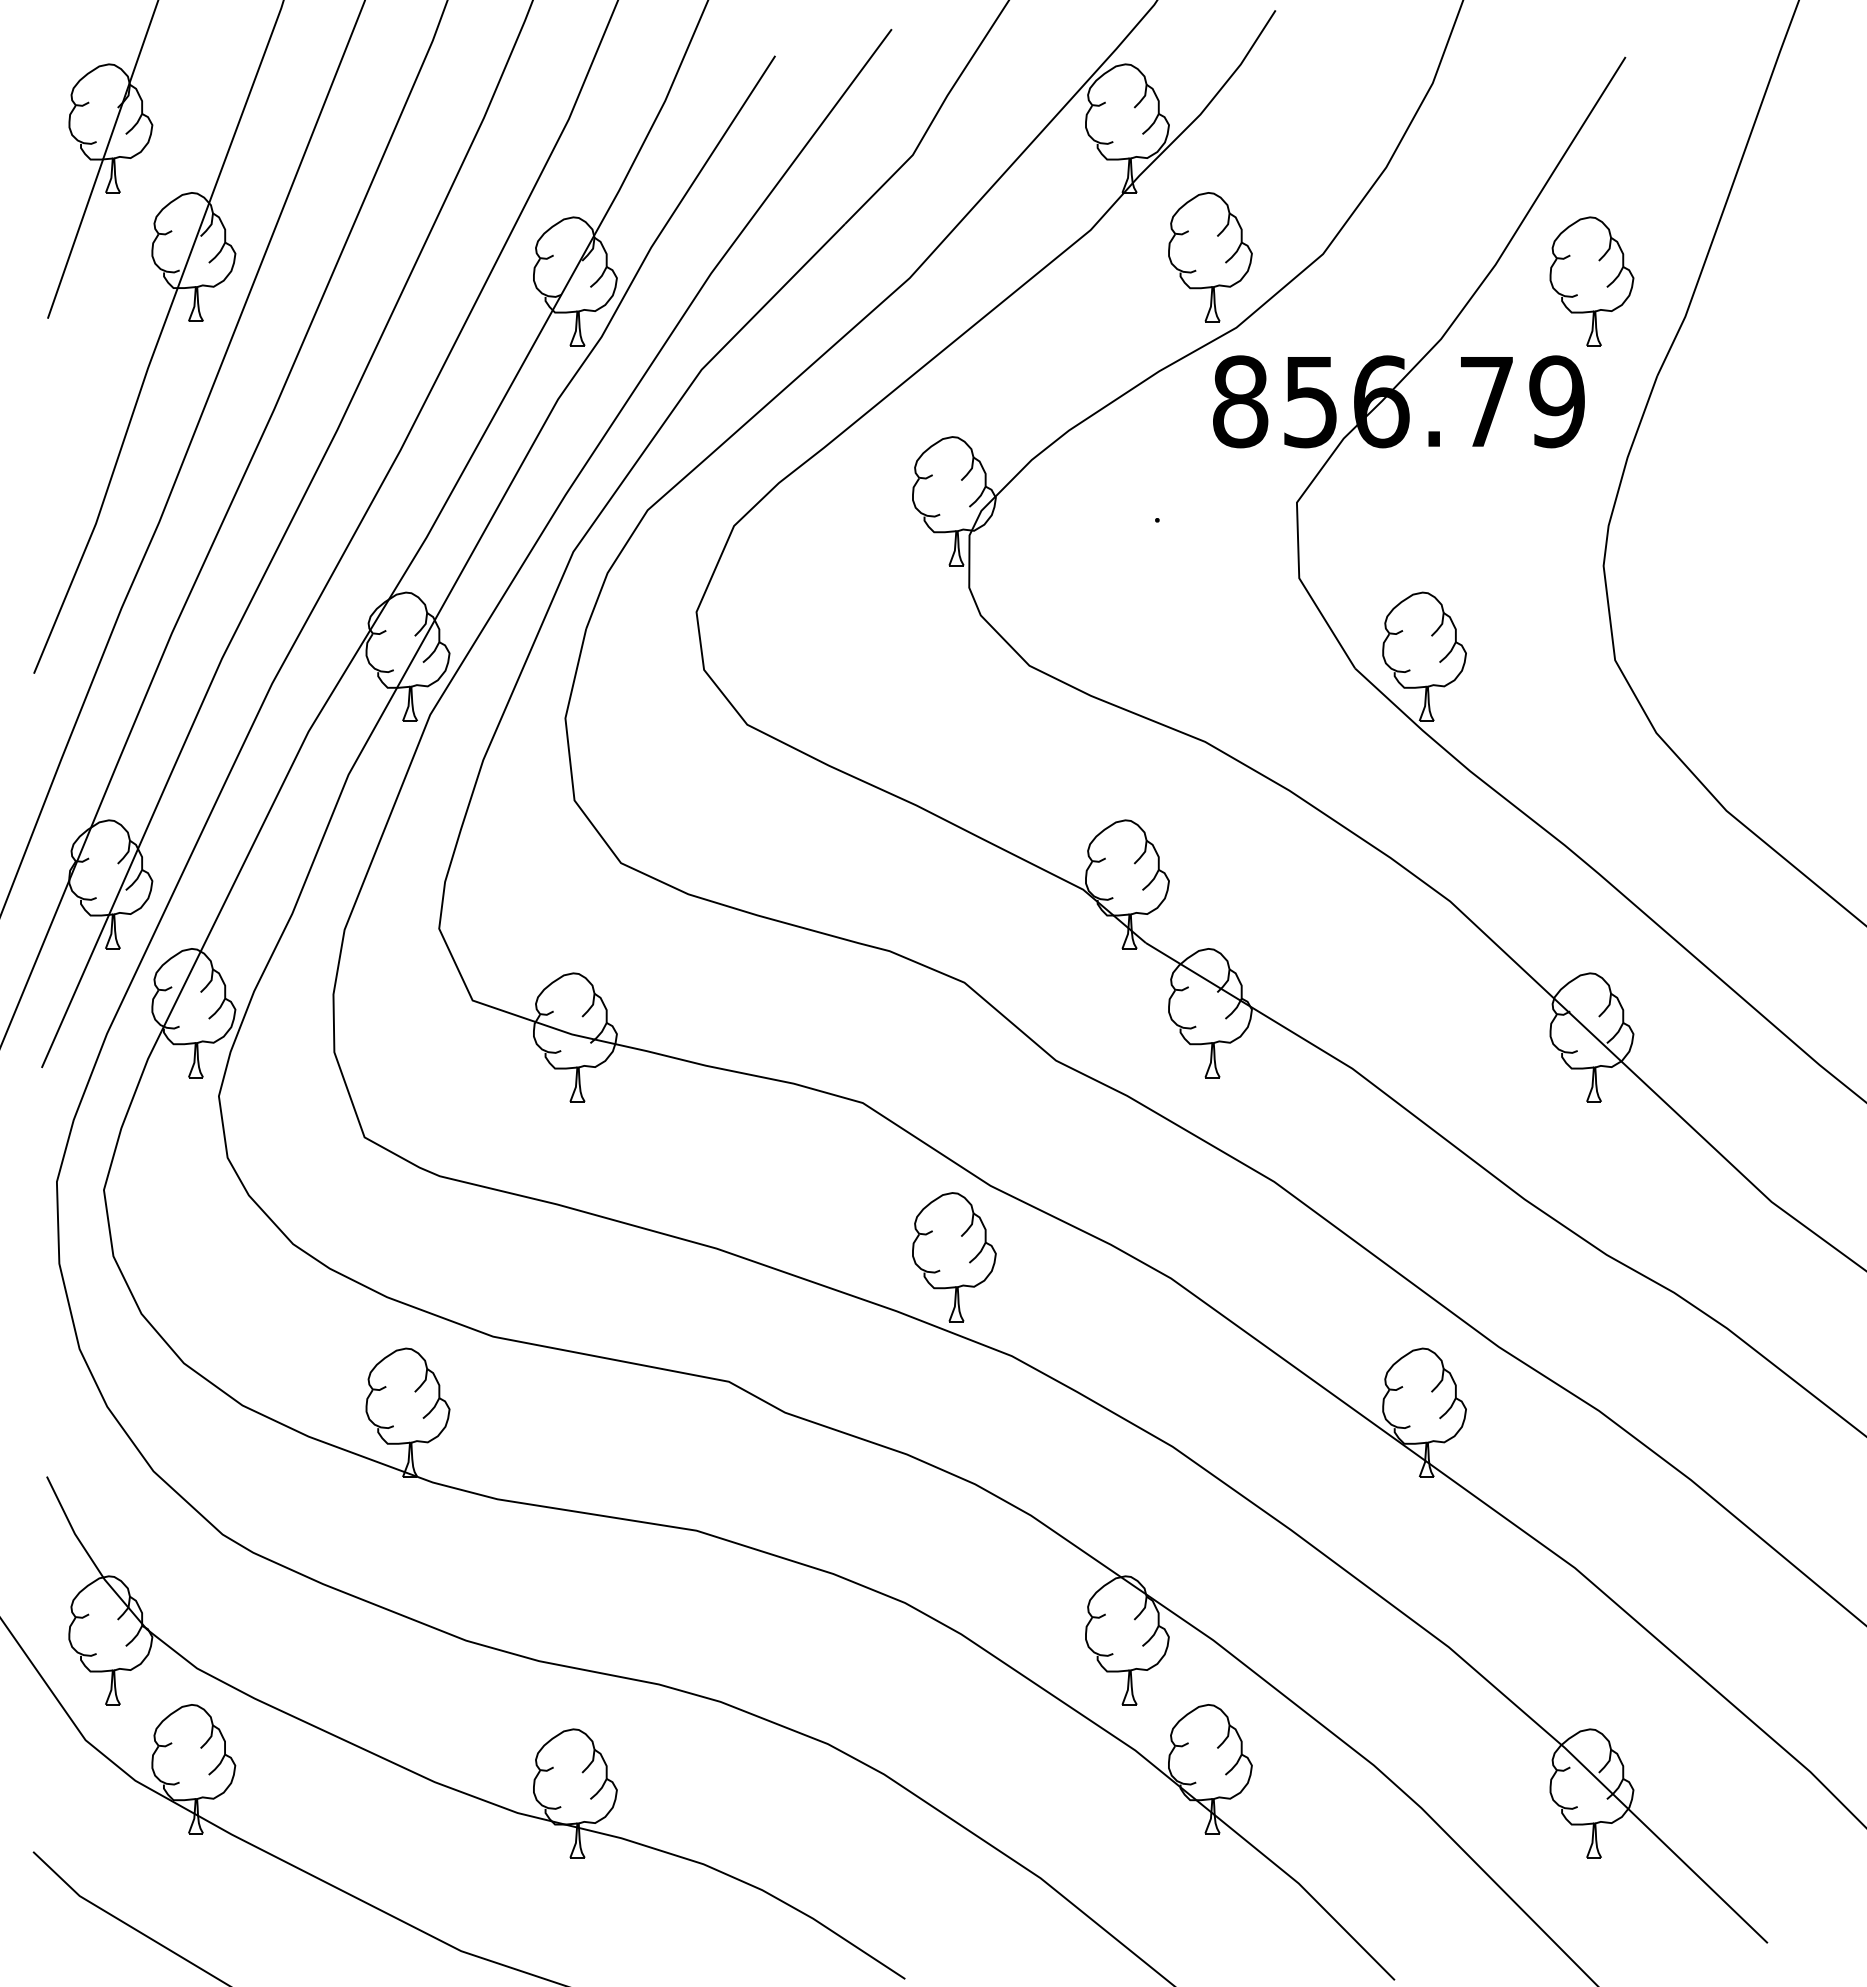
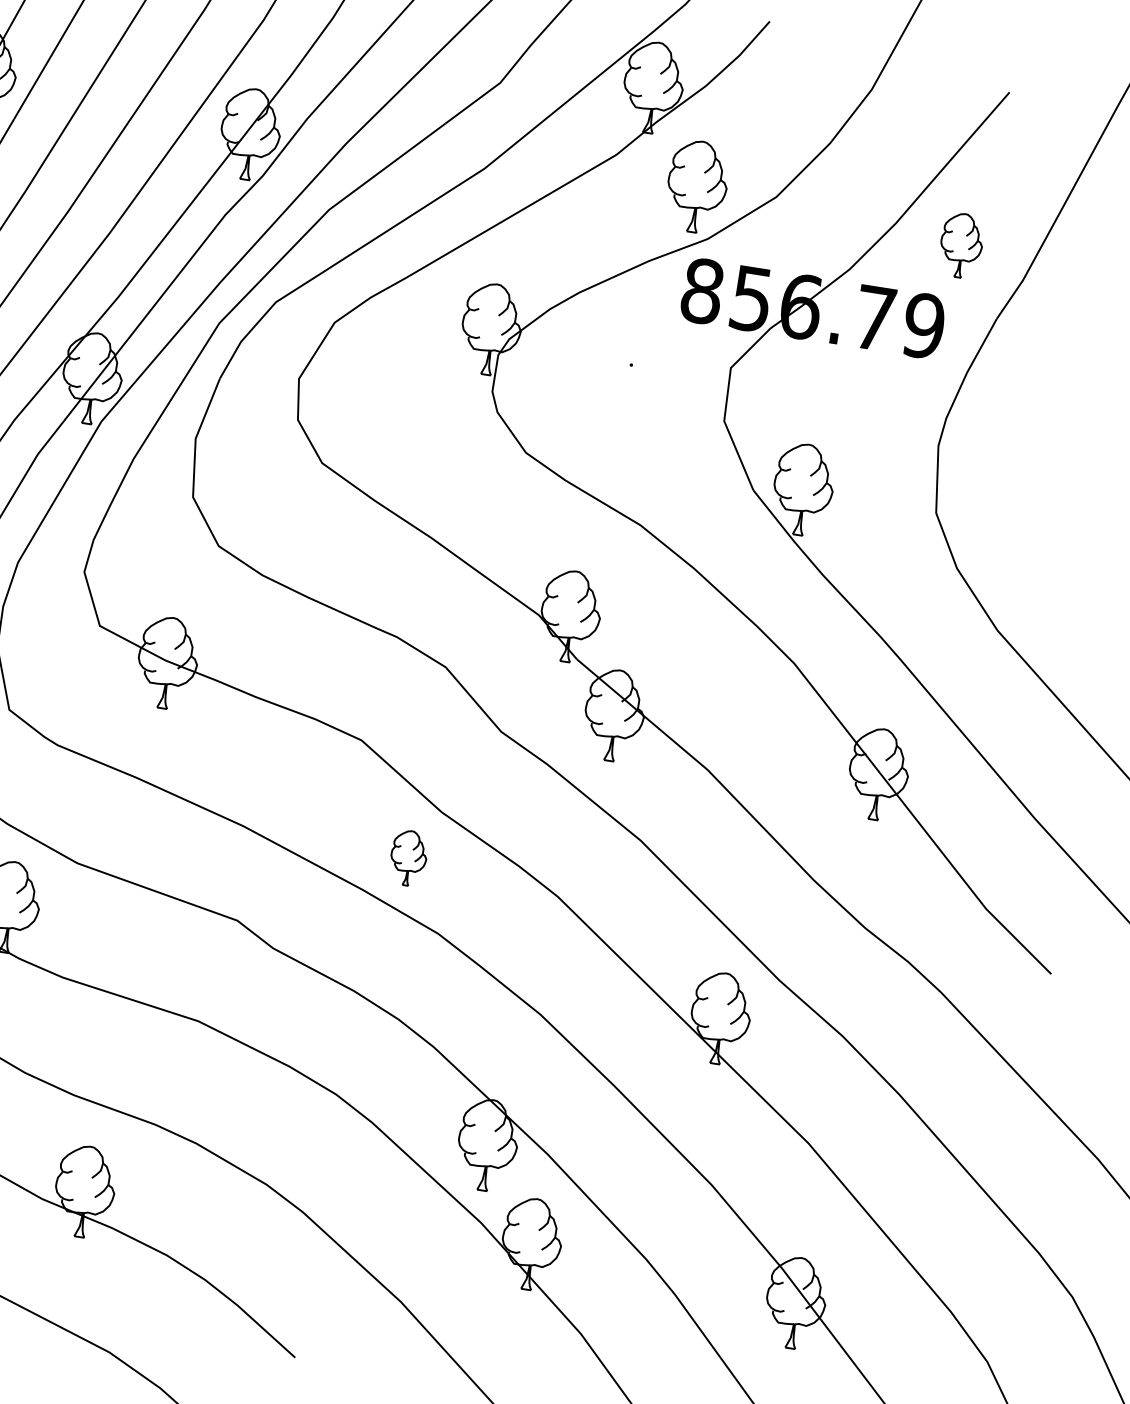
part: (1591, 281) -> (961, 245), size x0.7
part: (954, 1257) -> (408, 858), size x0.6

